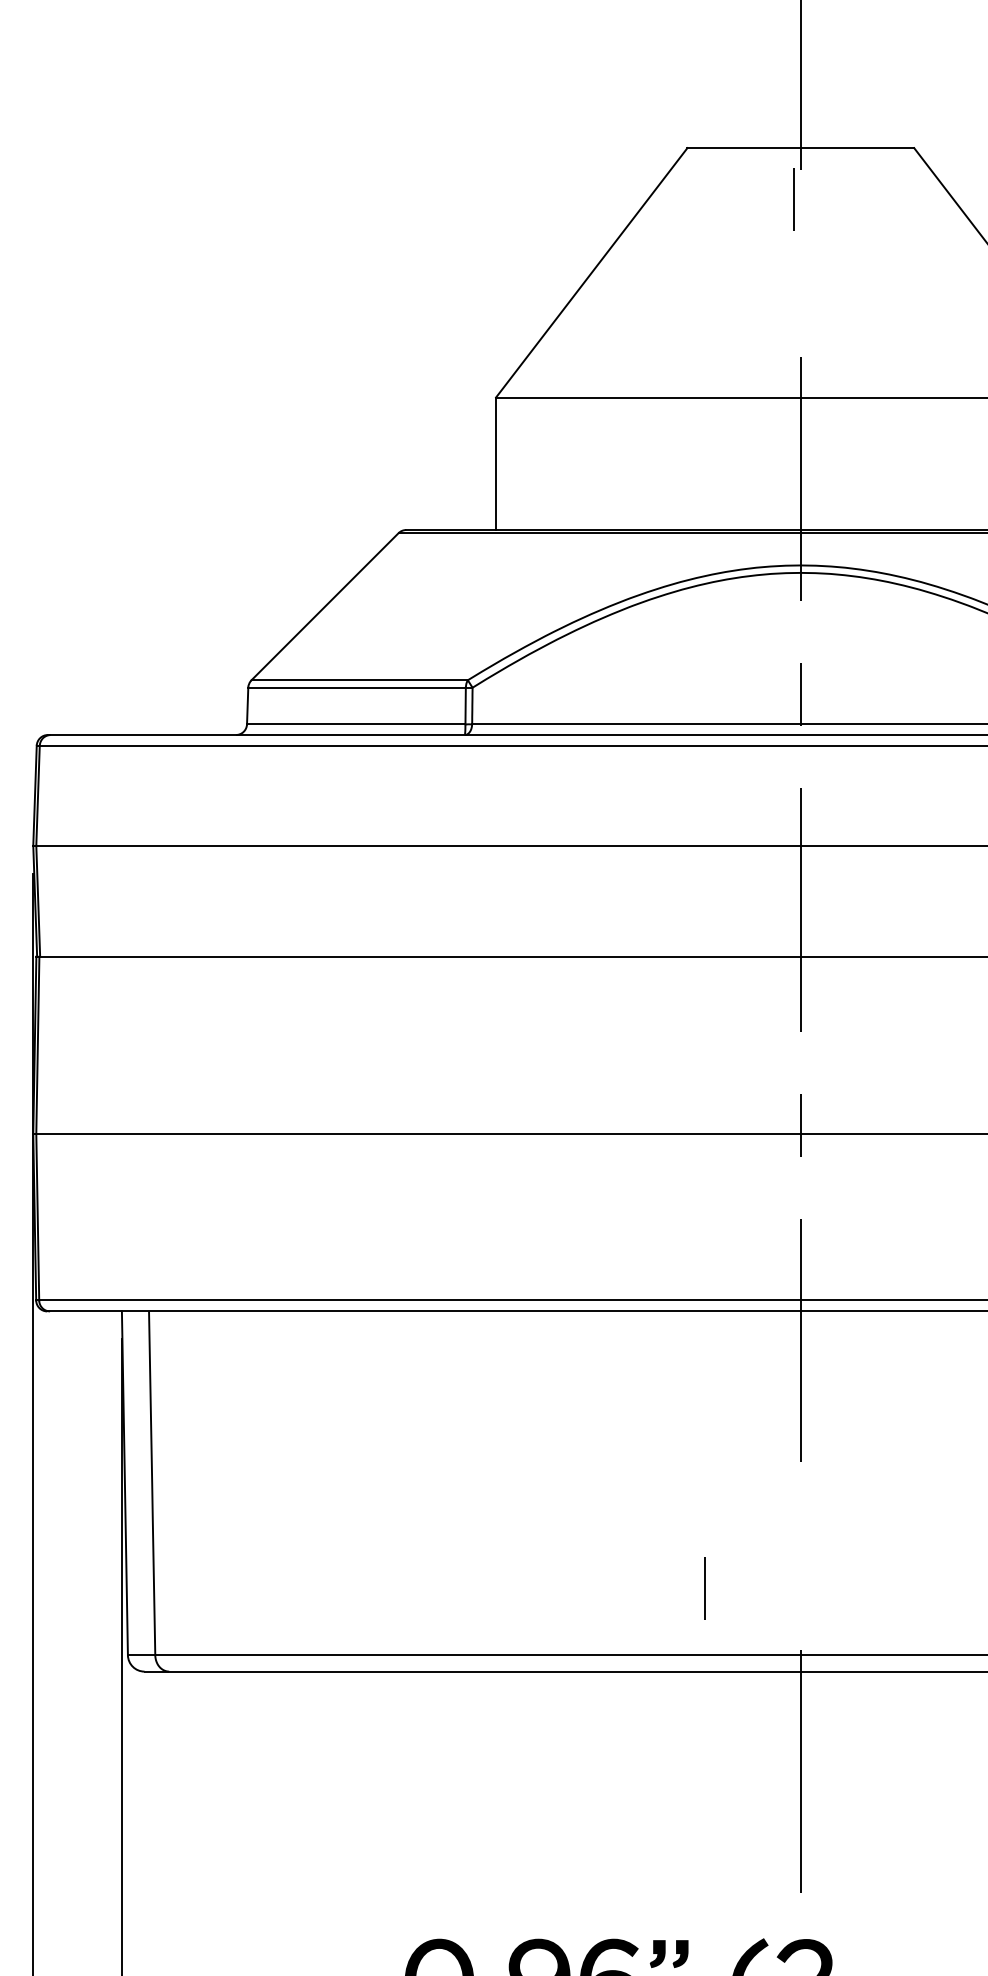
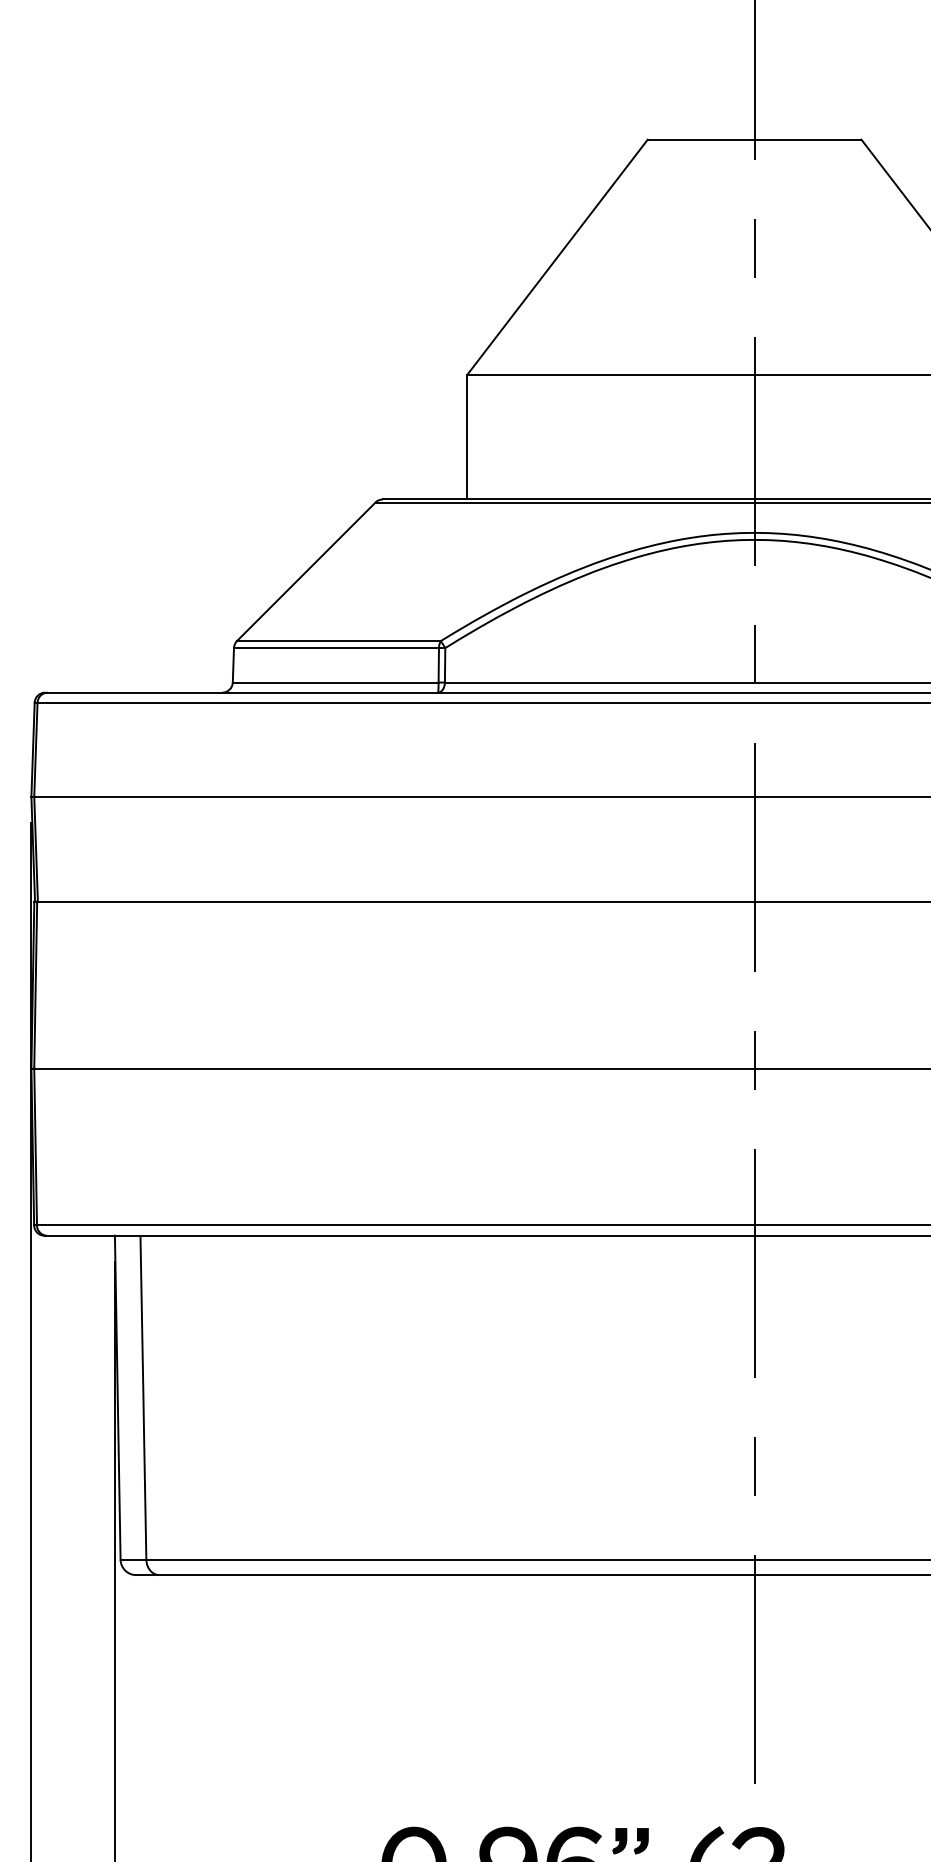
line: (793, 199) -> (754, 248), moved
line: (704, 1588) -> (754, 1466), moved

